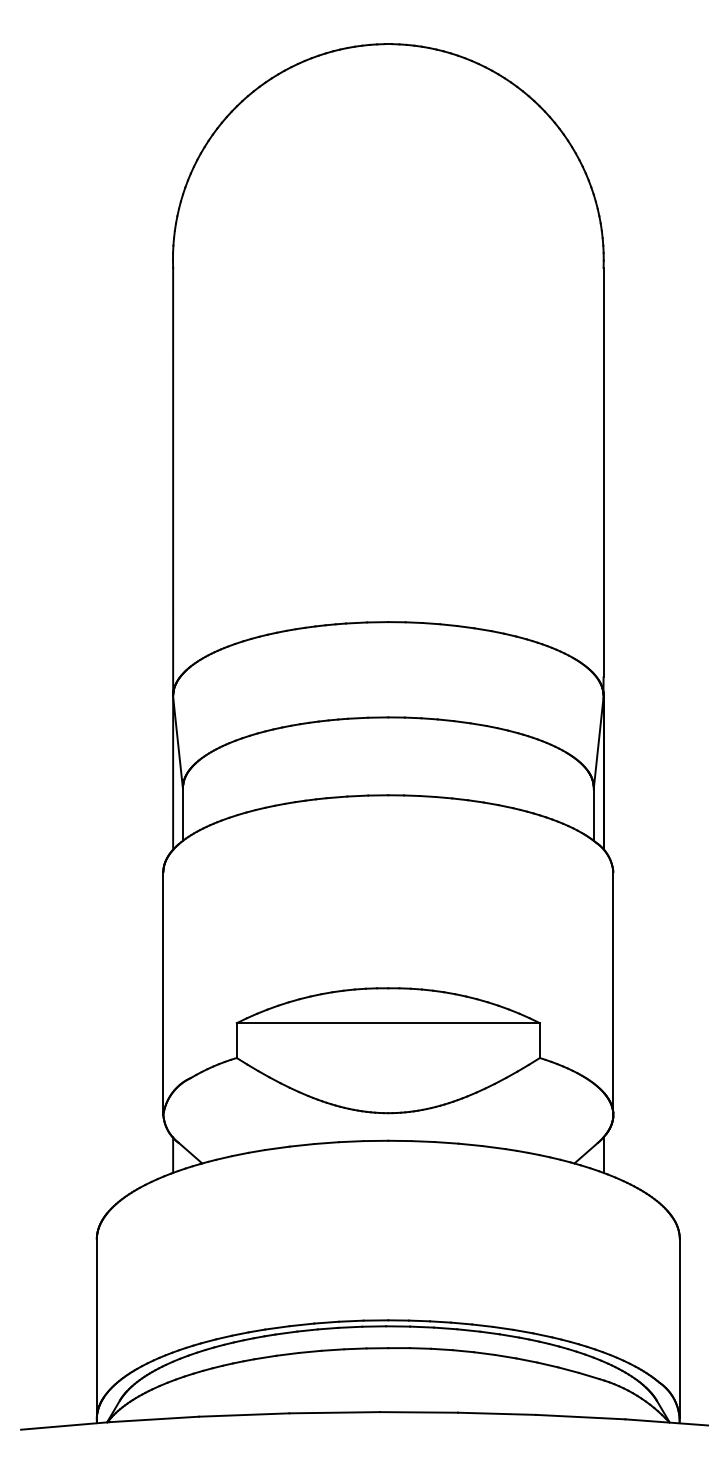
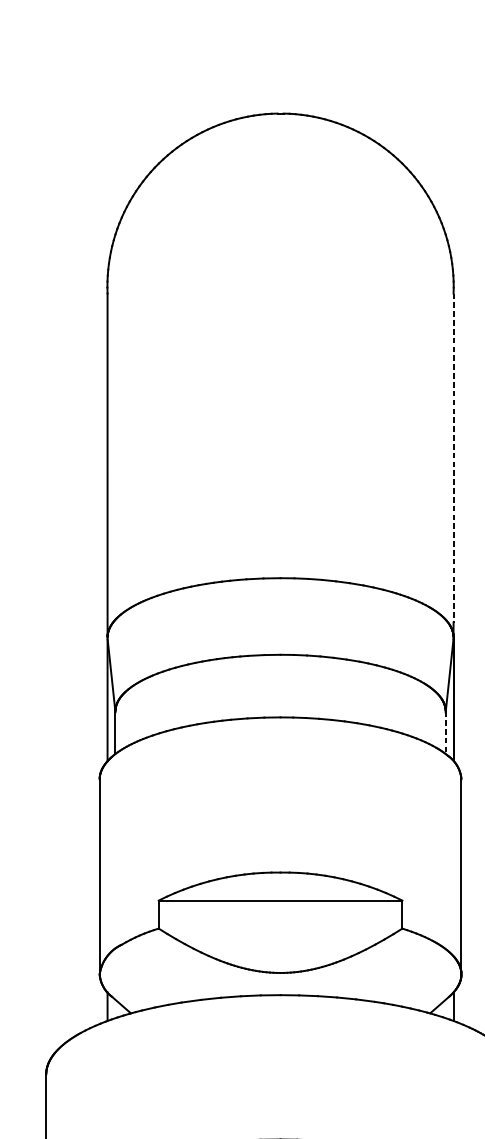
line: (603, 472) -> (453, 457), solid -> dashed
line: (593, 814) -> (445, 732), solid -> dashed

